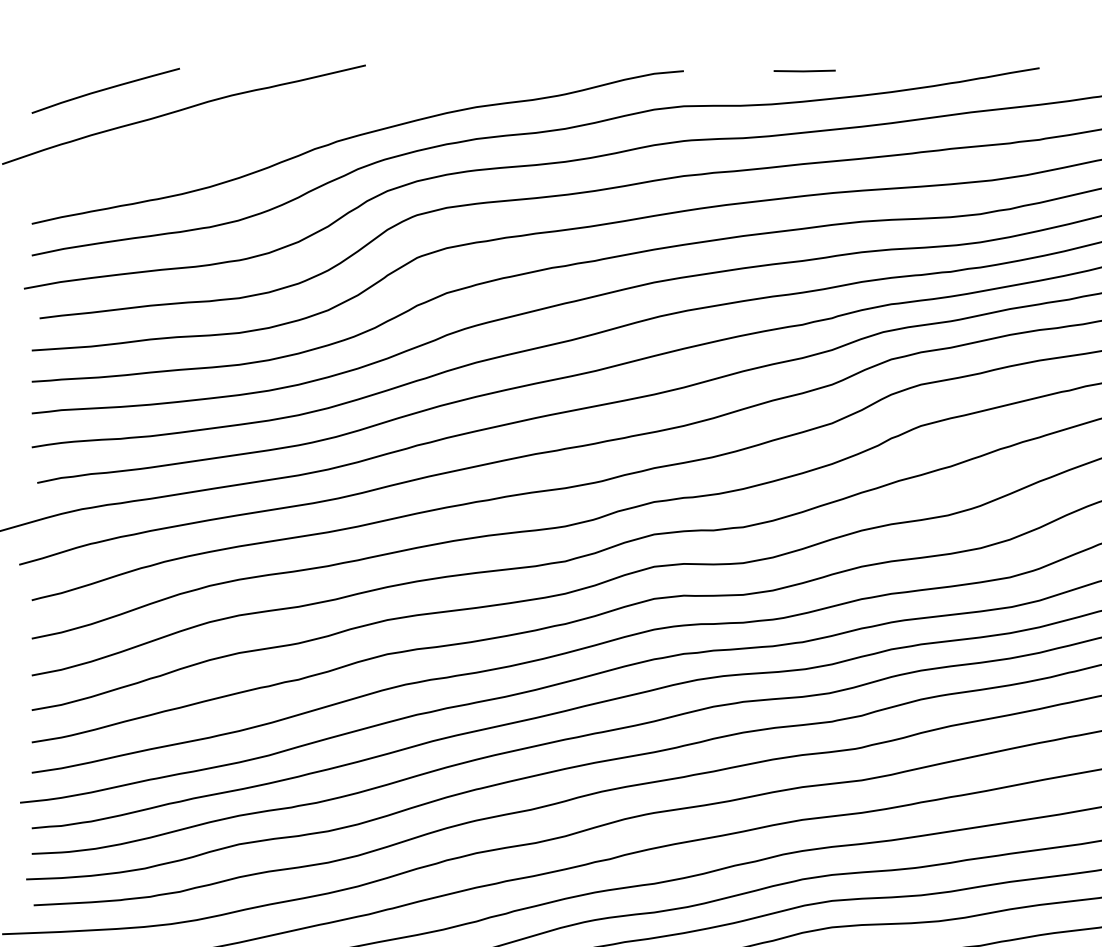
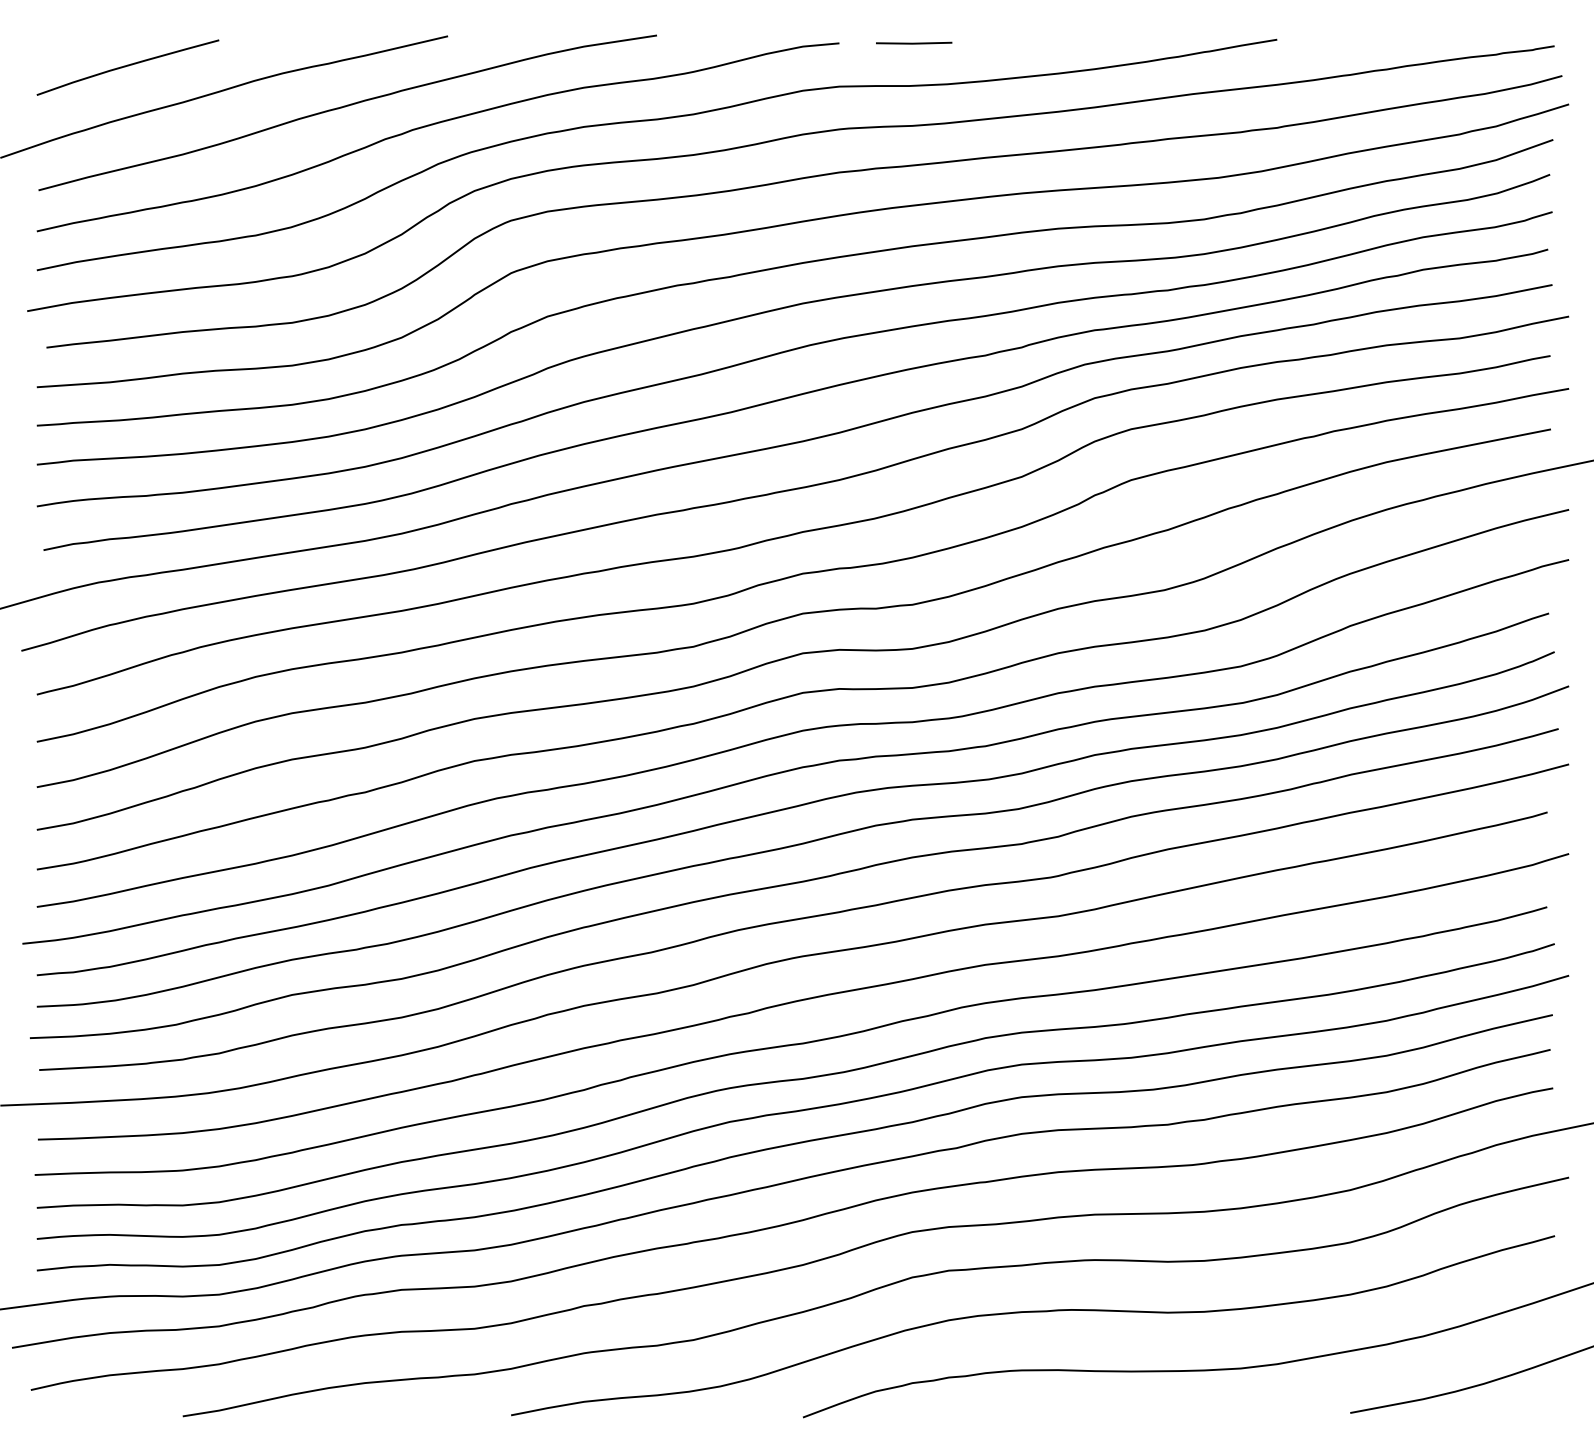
line: (805, 70) -> (914, 42), moved
curve: (282, 123) -> (345, 107), added

